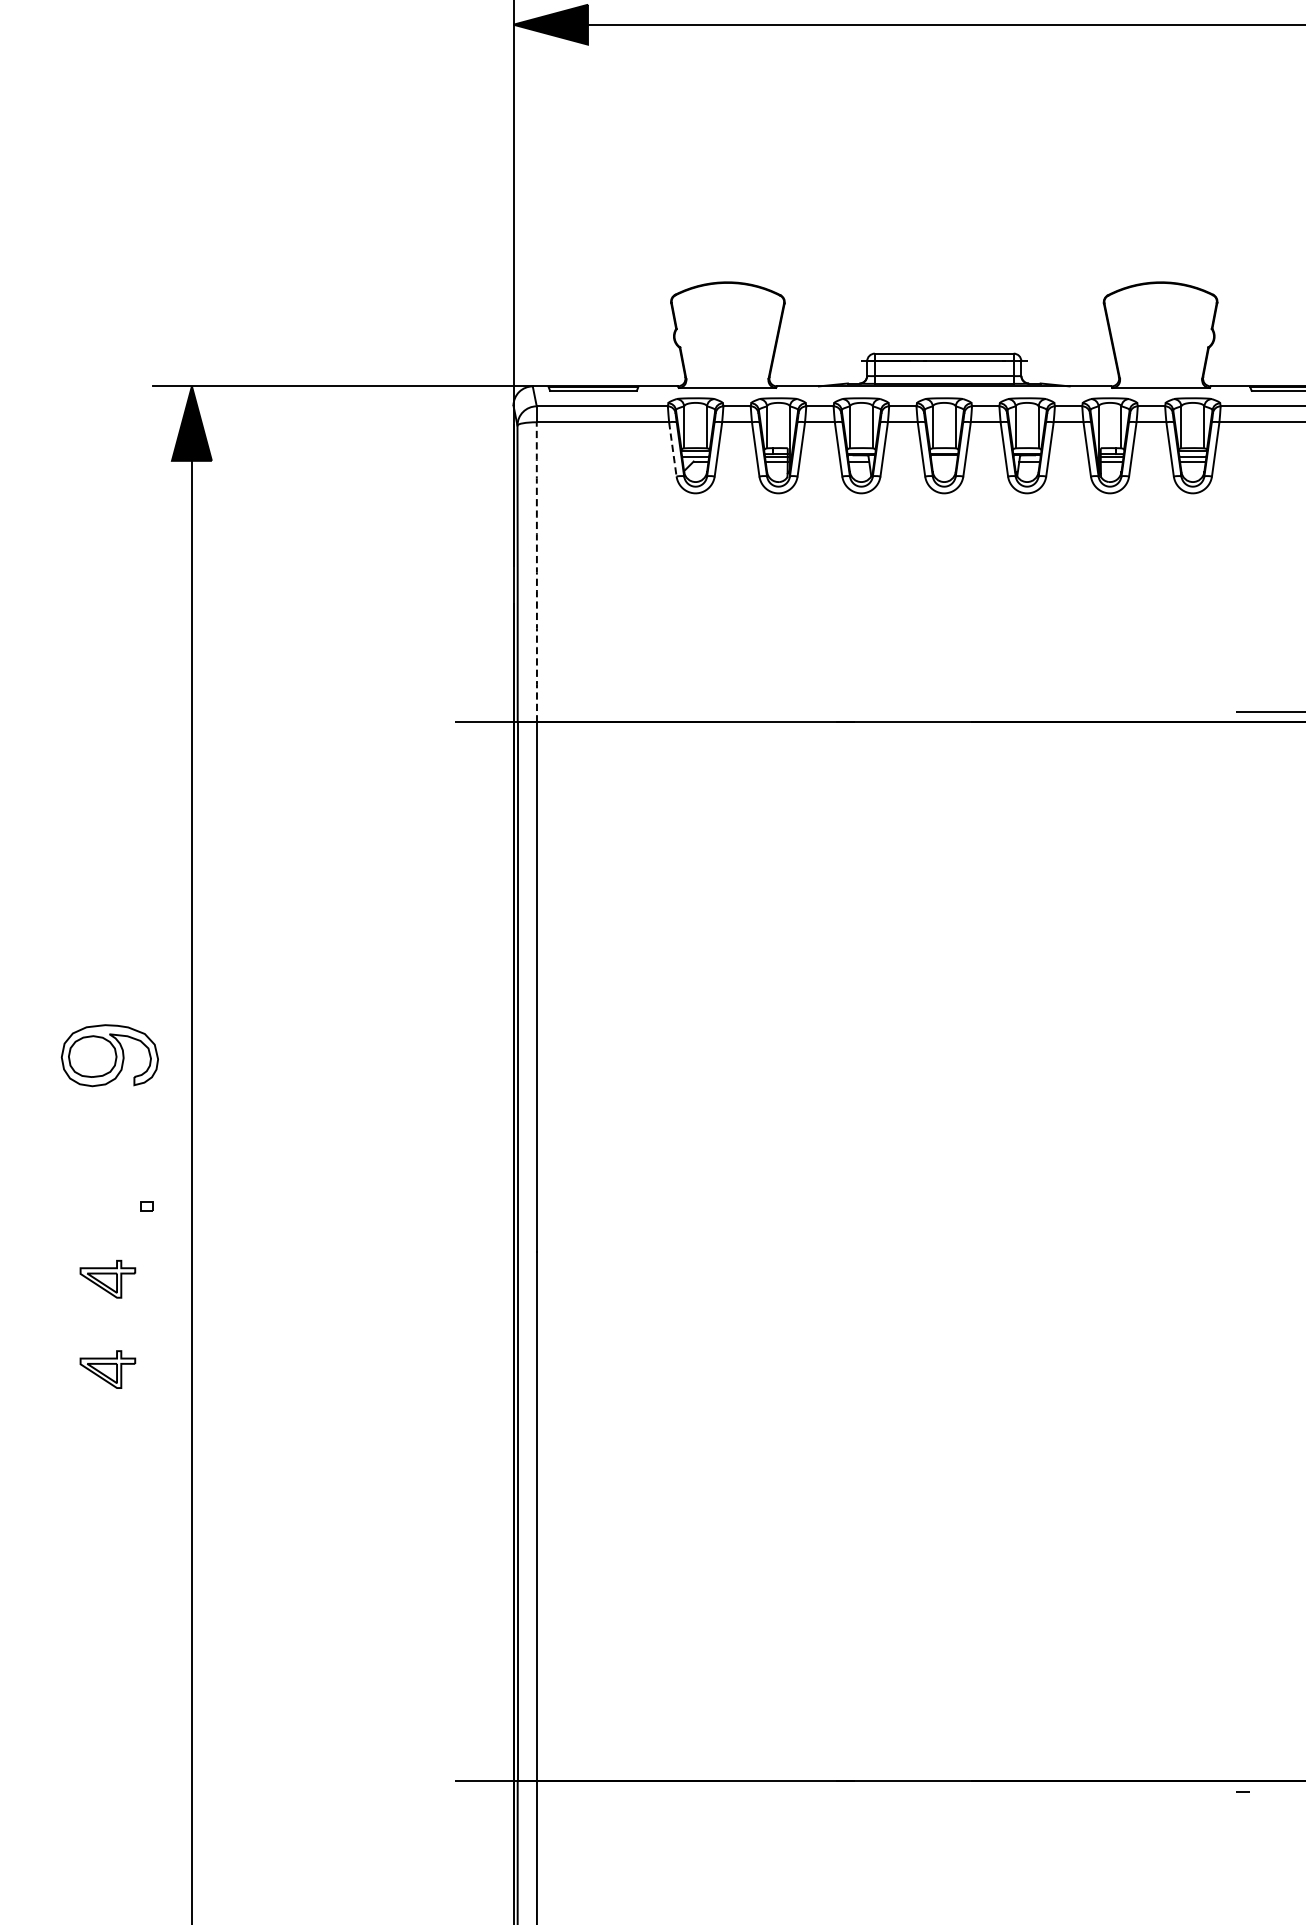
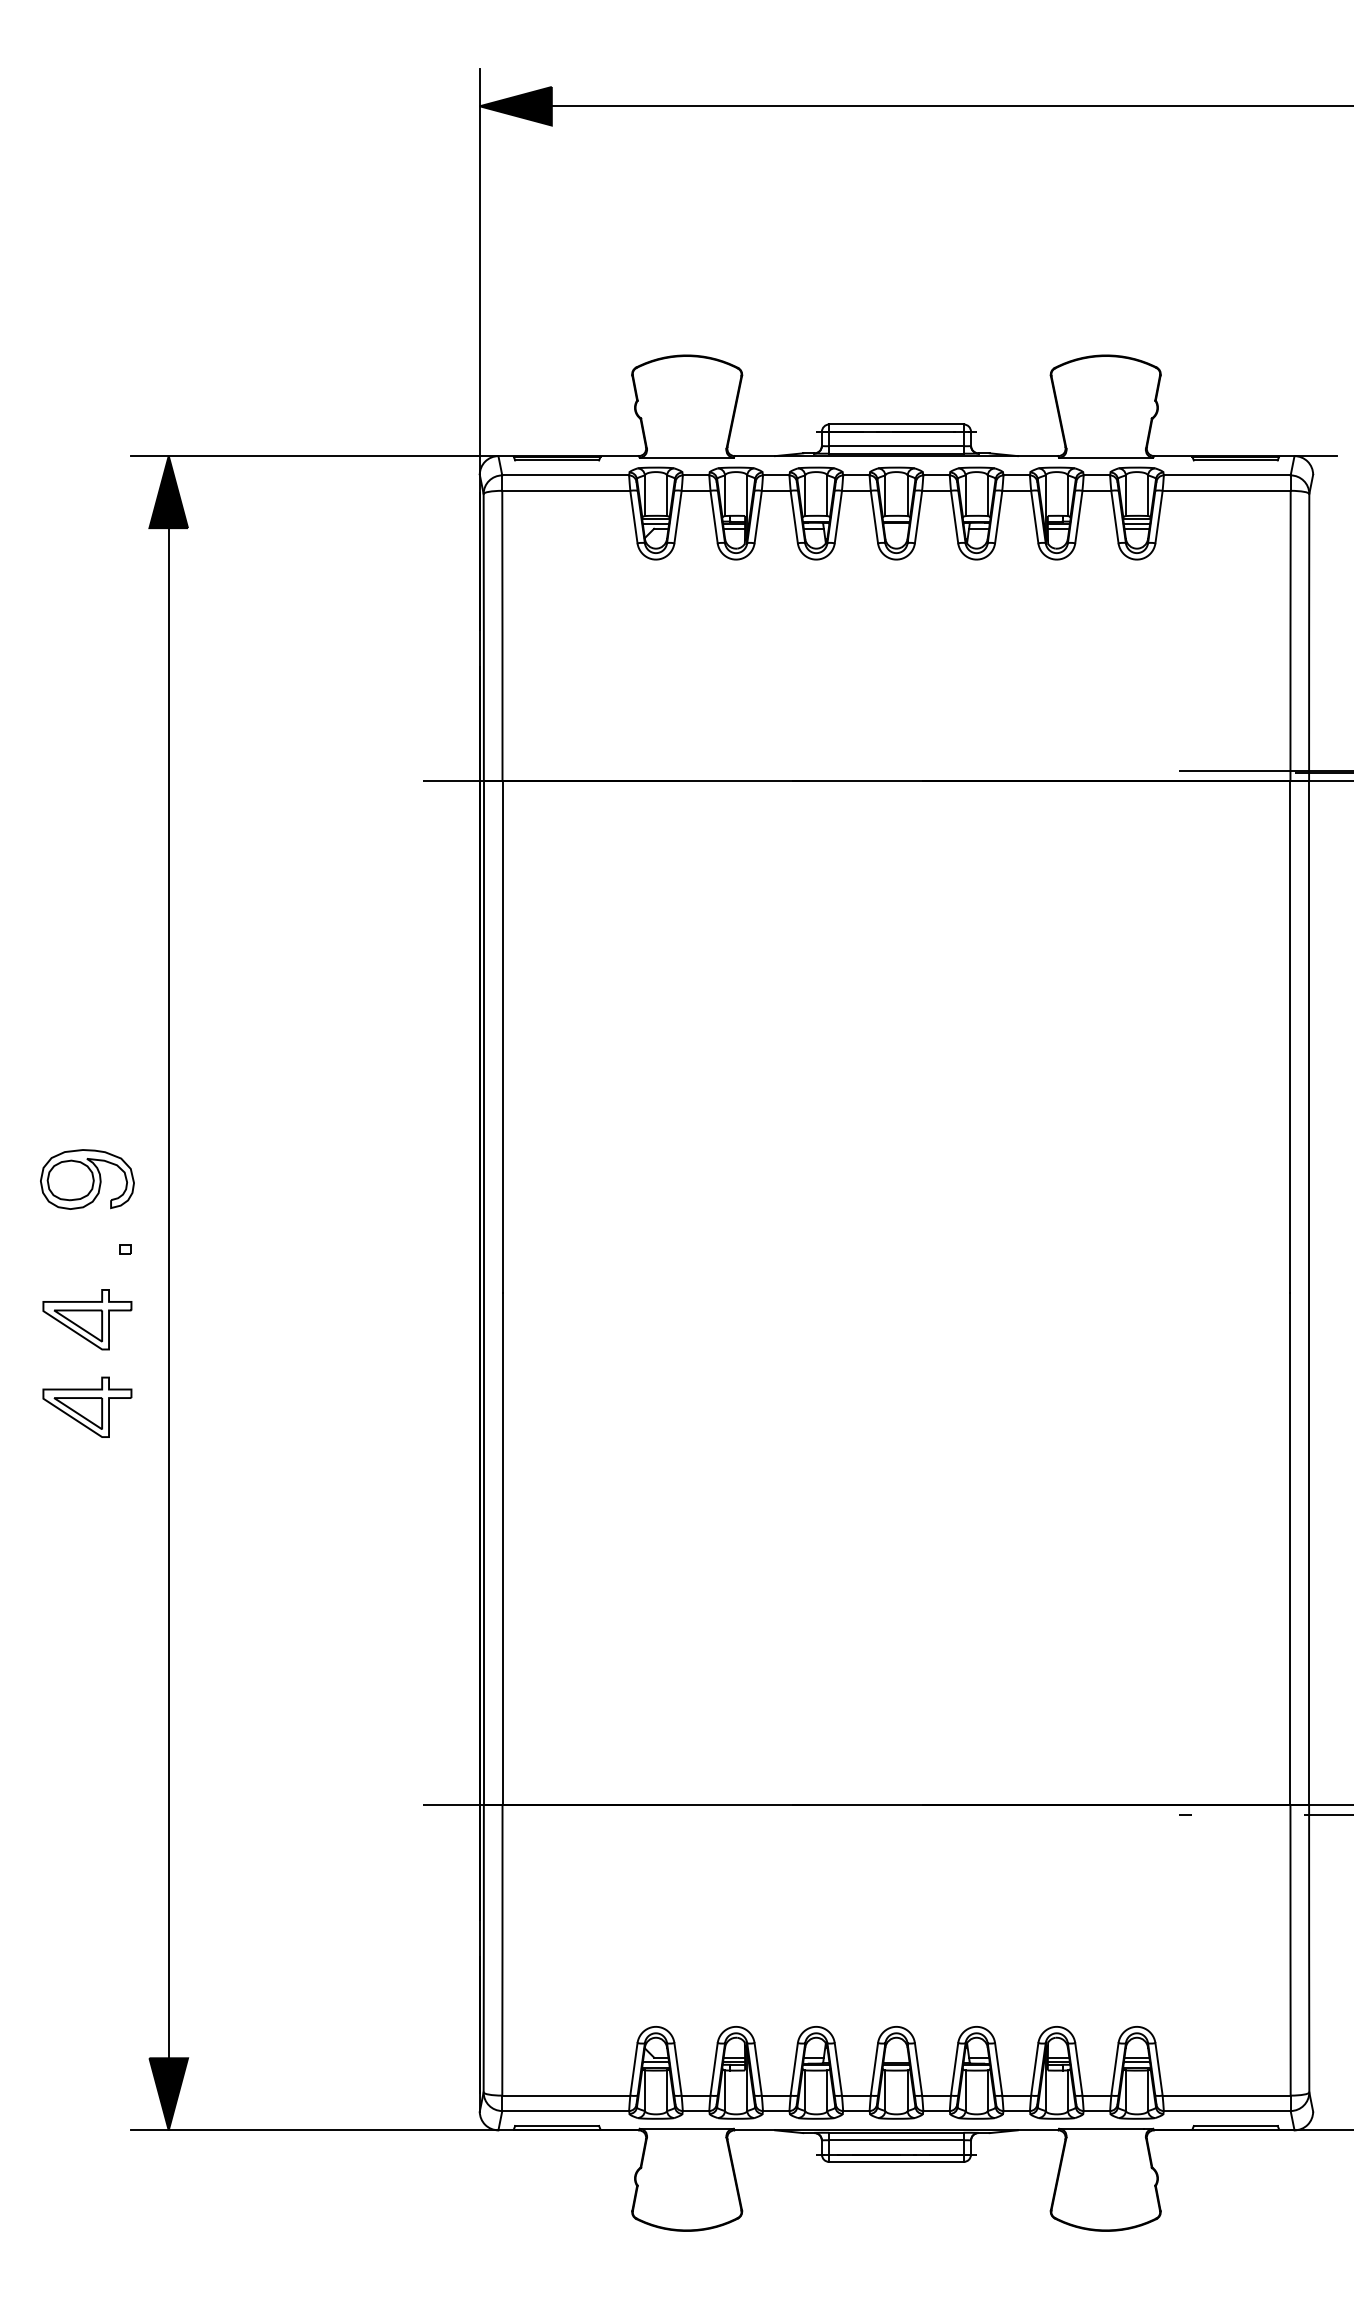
line: (672, 449) -> (633, 517), dashed -> solid
arc: (536, 571) -> (502, 635), dashed -> solid
part: (110, 1055) -> (87, 1179), moved
part: (107, 1278) -> (87, 1319), size x1.67
part: (107, 1368) -> (87, 1406), size x1.67

